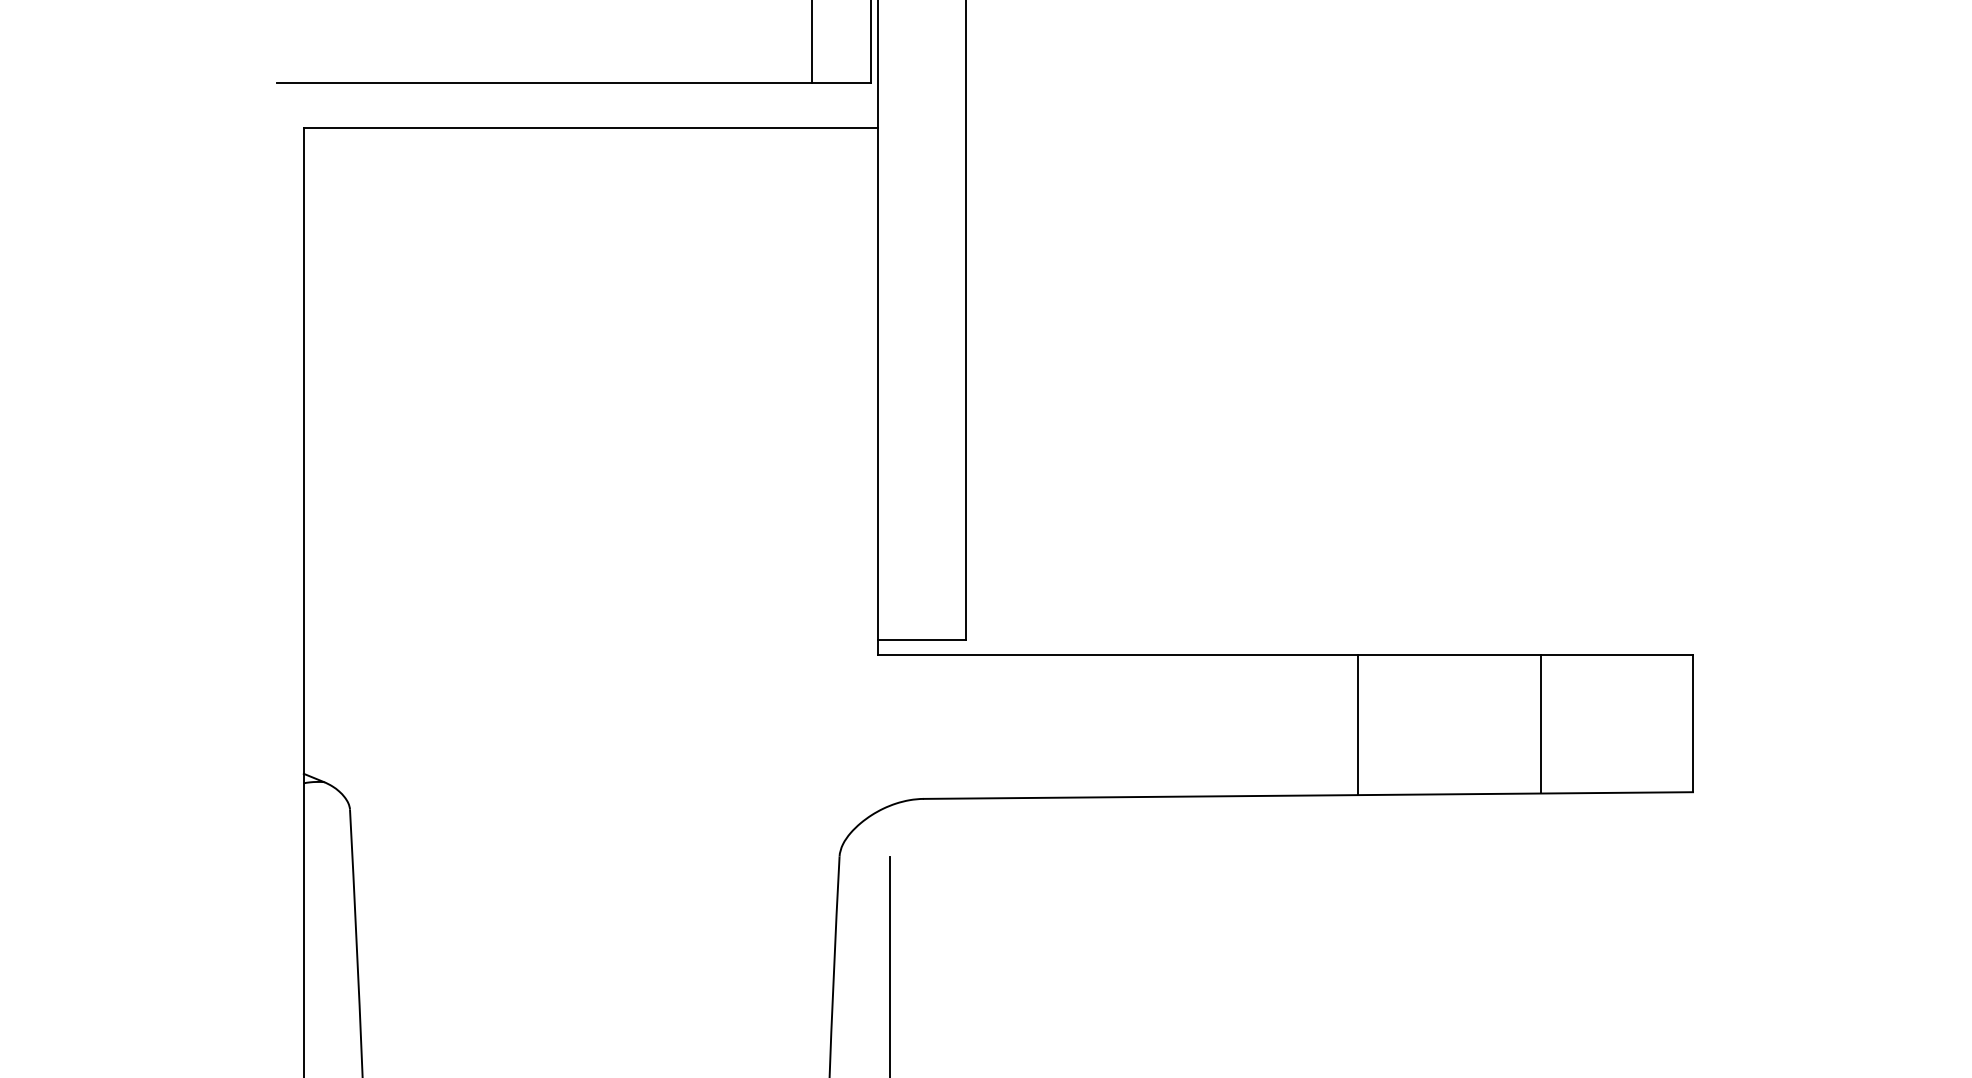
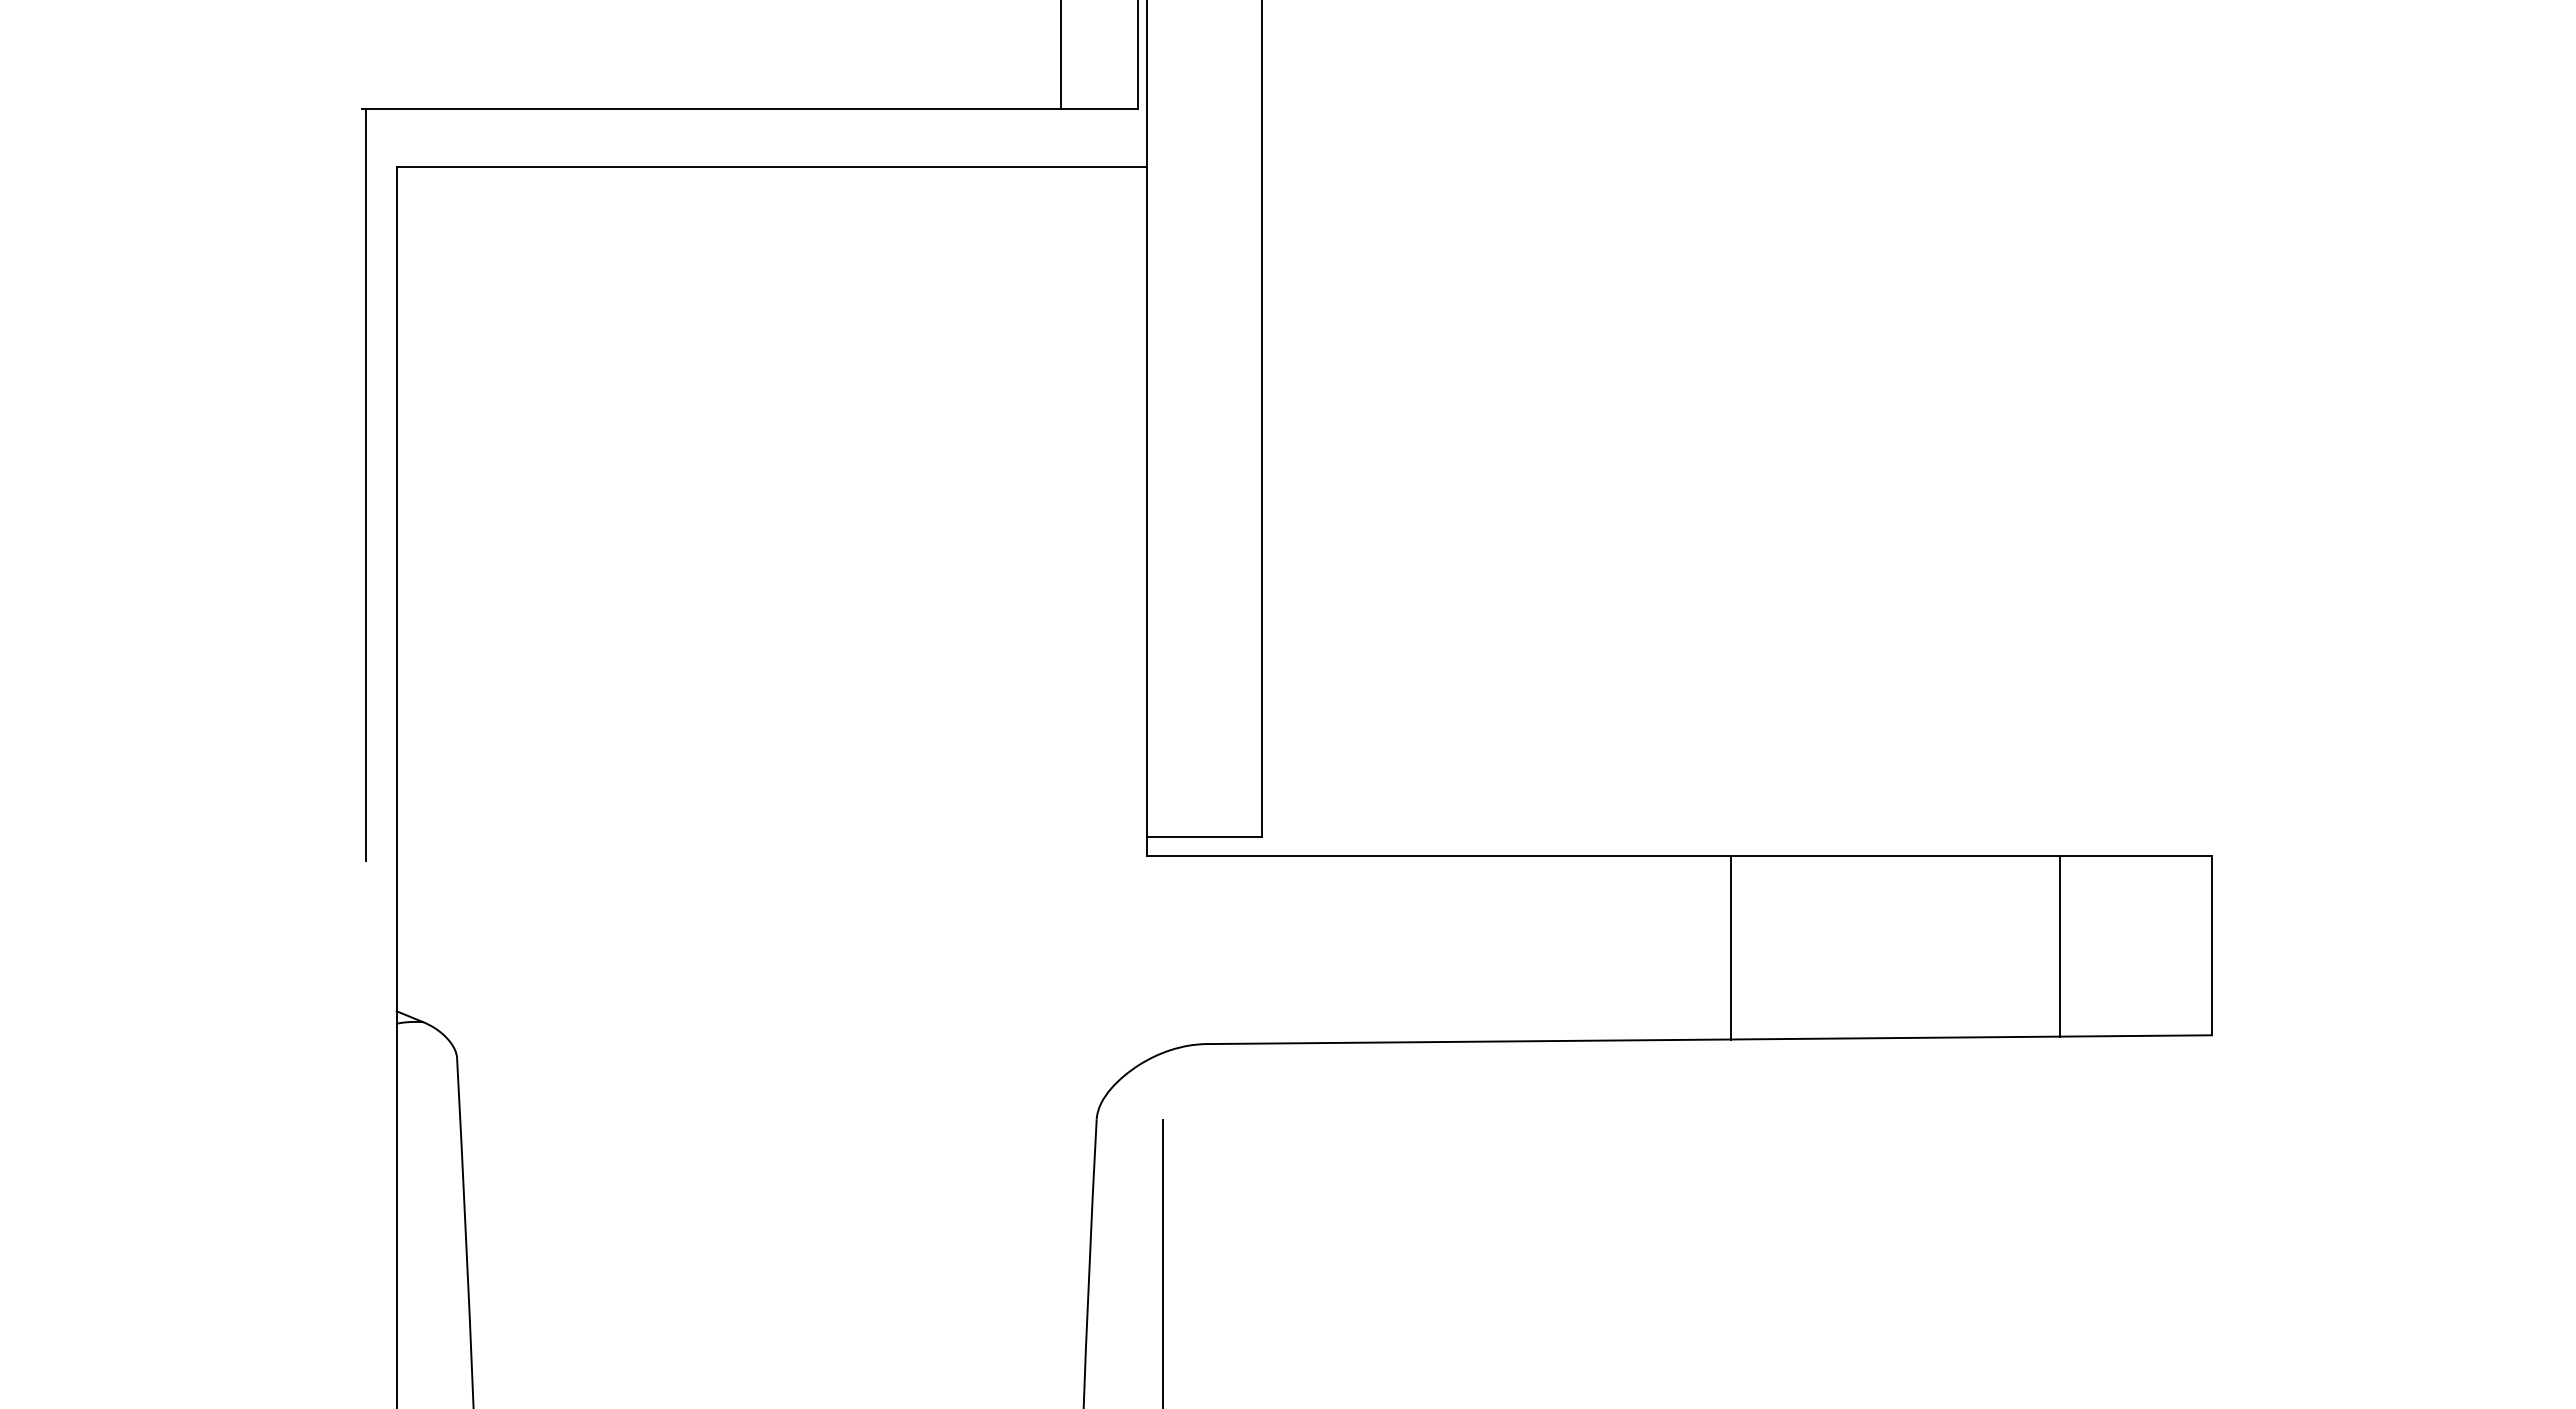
line: (280, 370) -> (366, 484), added
line: (1358, 724) -> (1731, 947), moved
line: (1541, 724) -> (2060, 946), moved

